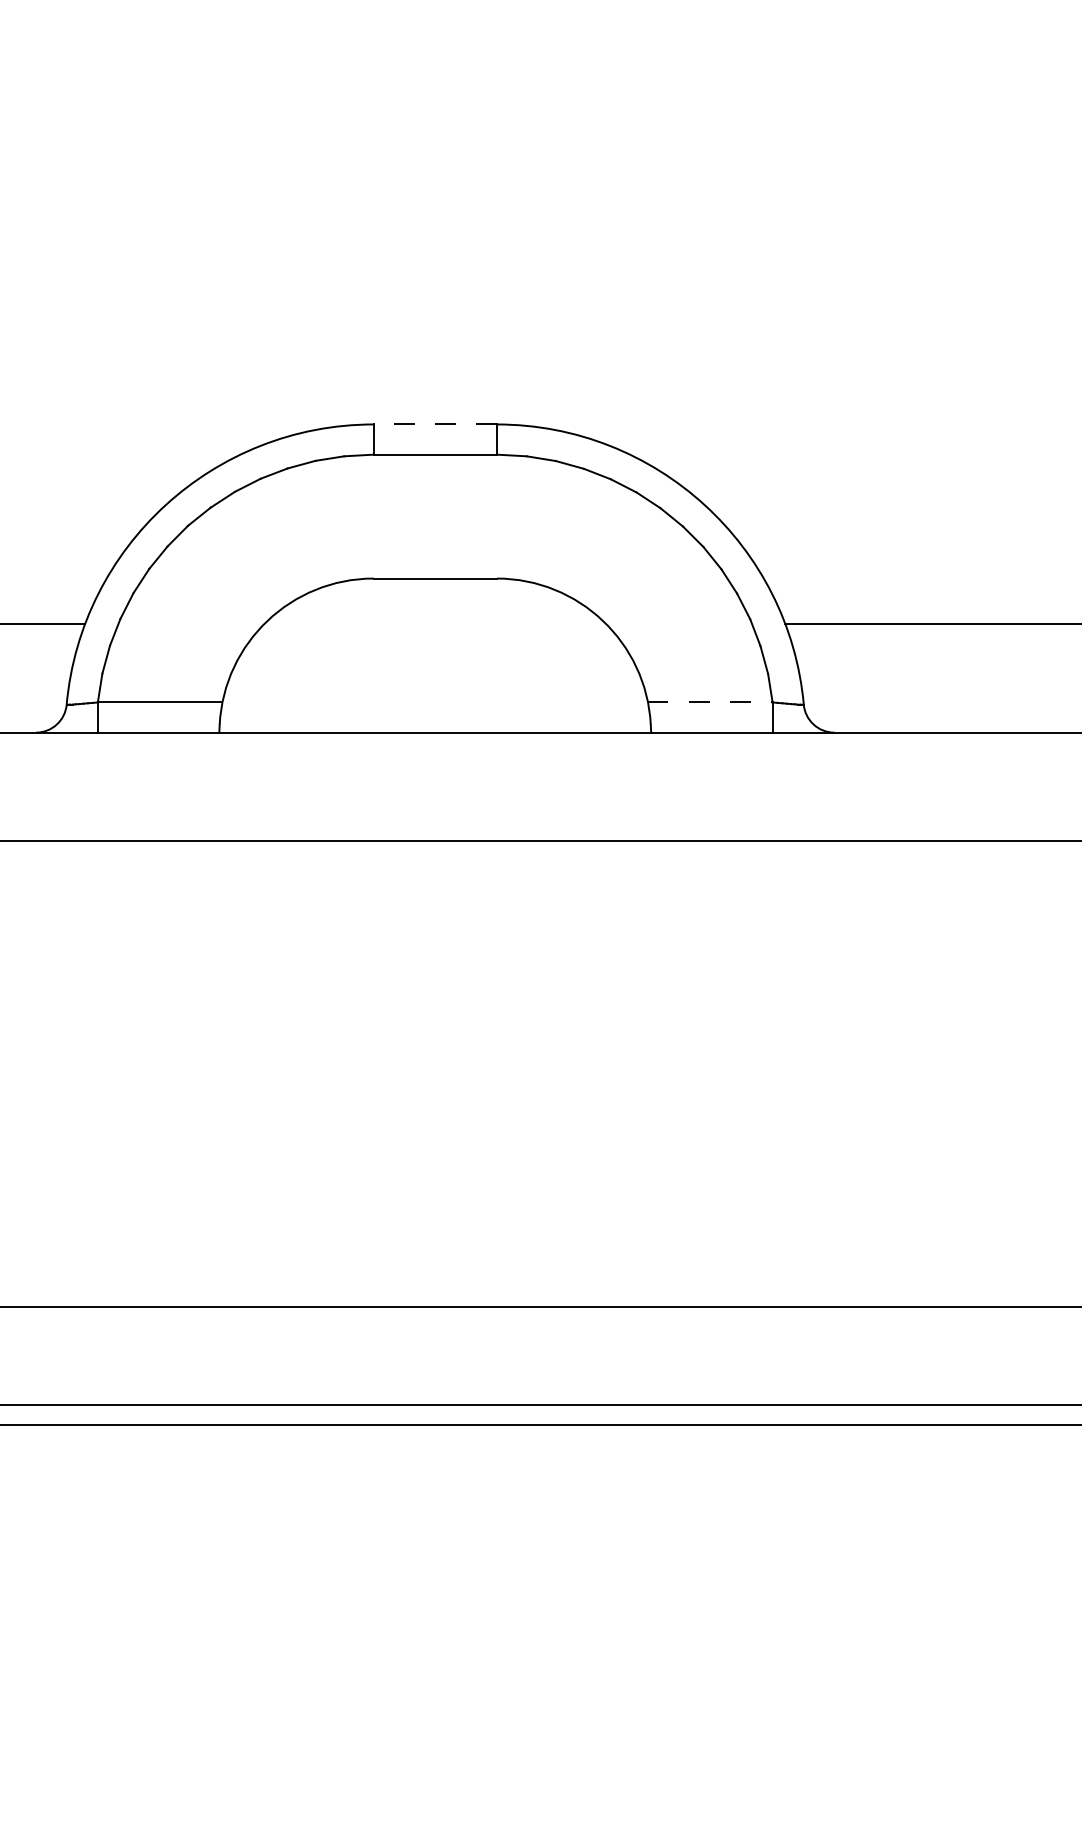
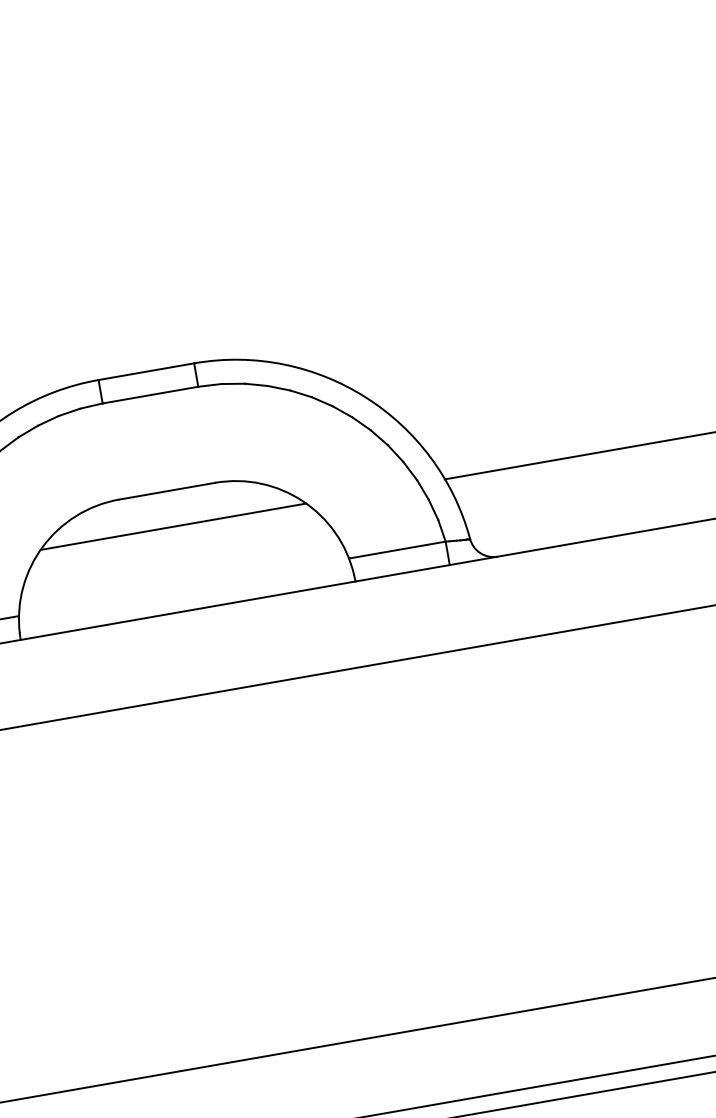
line: (435, 424) -> (146, 371), dashed -> solid
line: (435, 624) -> (173, 526), added
line: (710, 702) -> (397, 550), dashed -> solid

